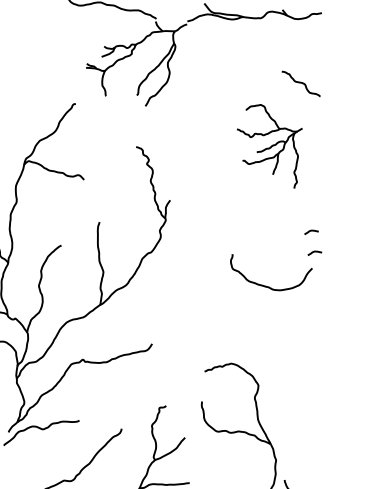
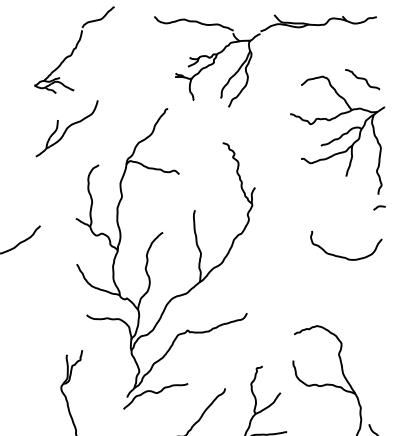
part: (268, 145) -> (337, 134), size x1.67
curve: (314, 252) -> (383, 225), removed

